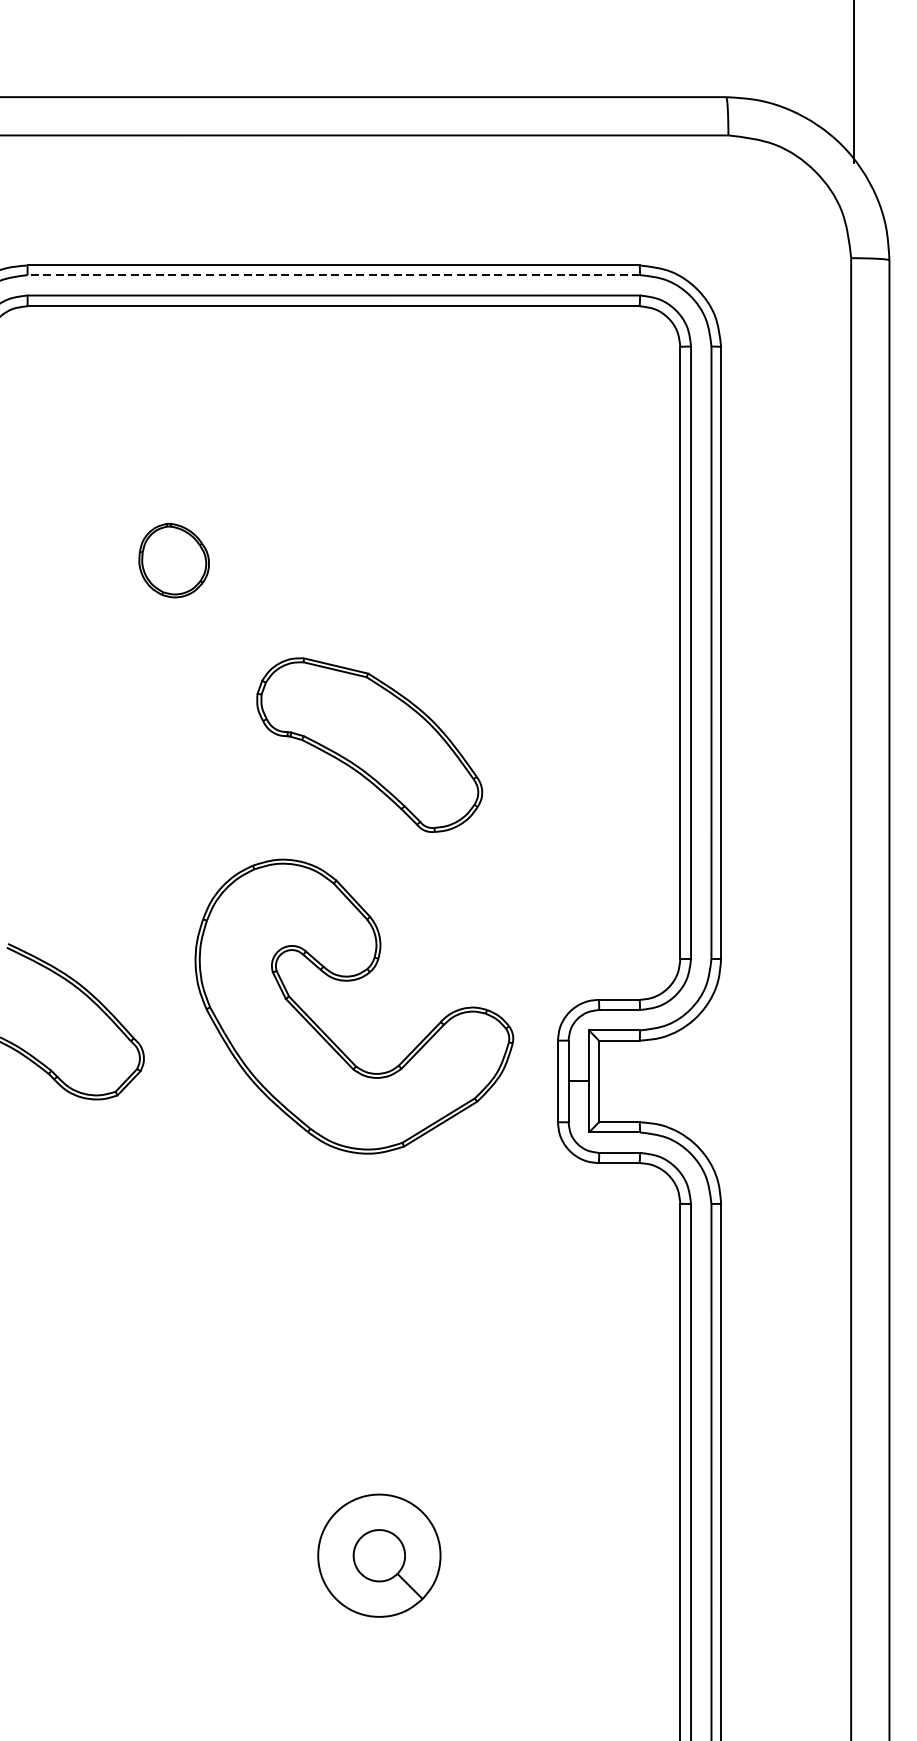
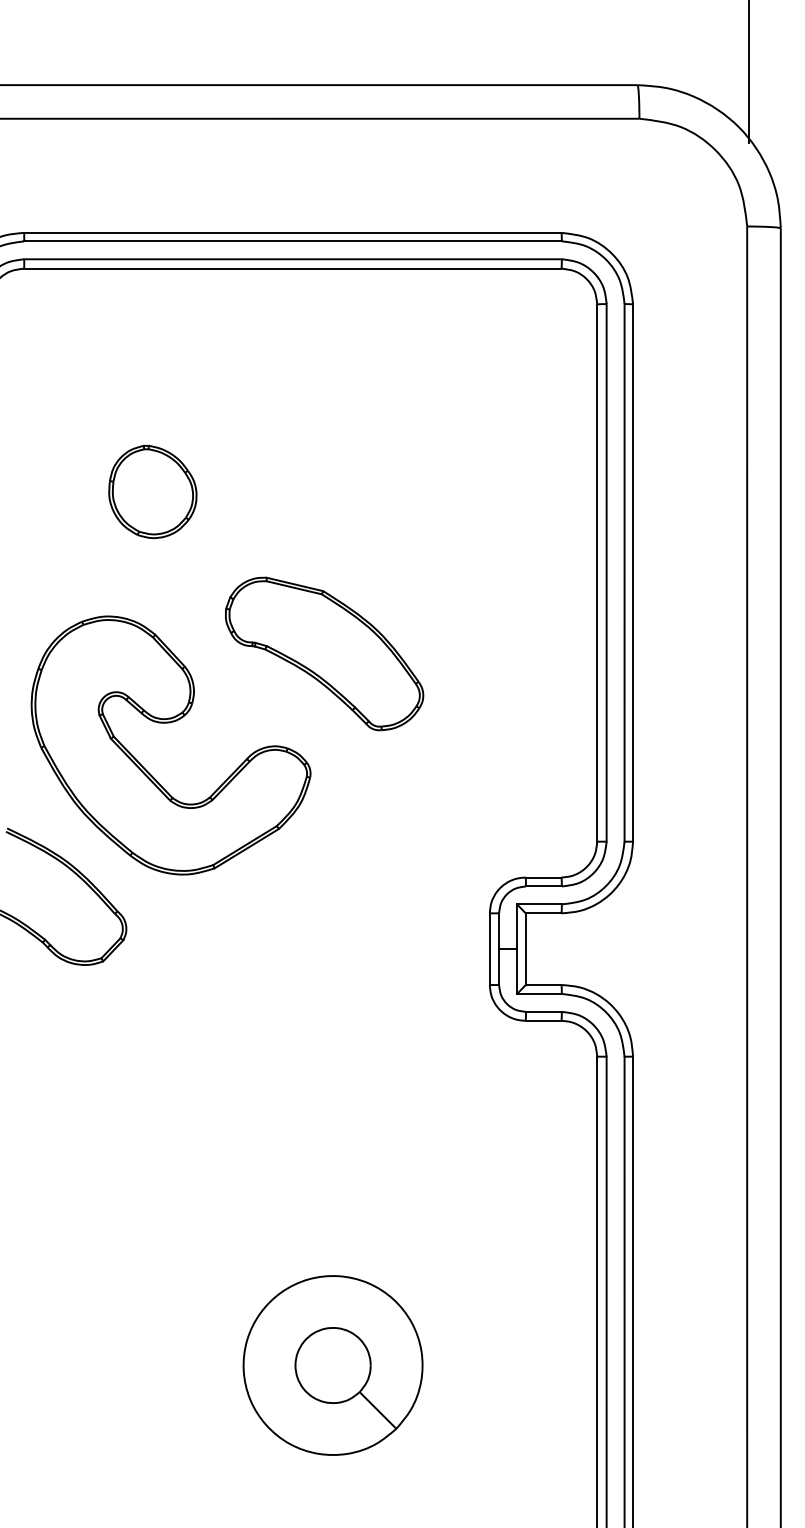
line: (334, 275) -> (293, 241), dashed -> solid
part: (173, 560) -> (152, 491), size x1.43
part: (353, 981) -> (170, 723), moved
part: (378, 1555) -> (332, 1365), size x1.67

